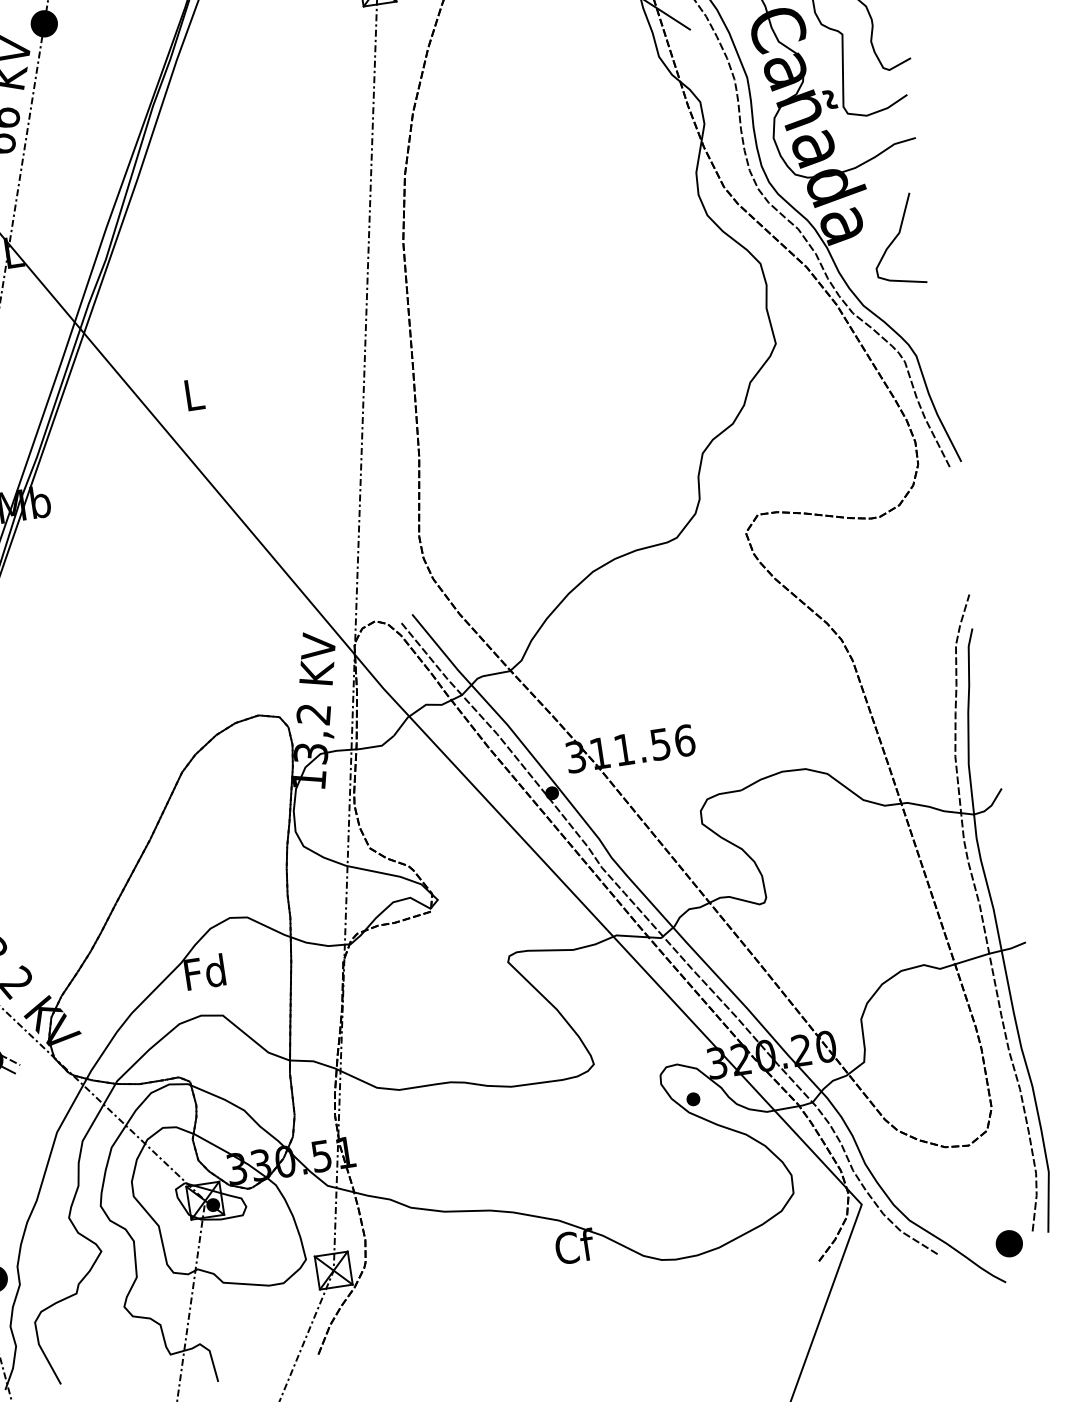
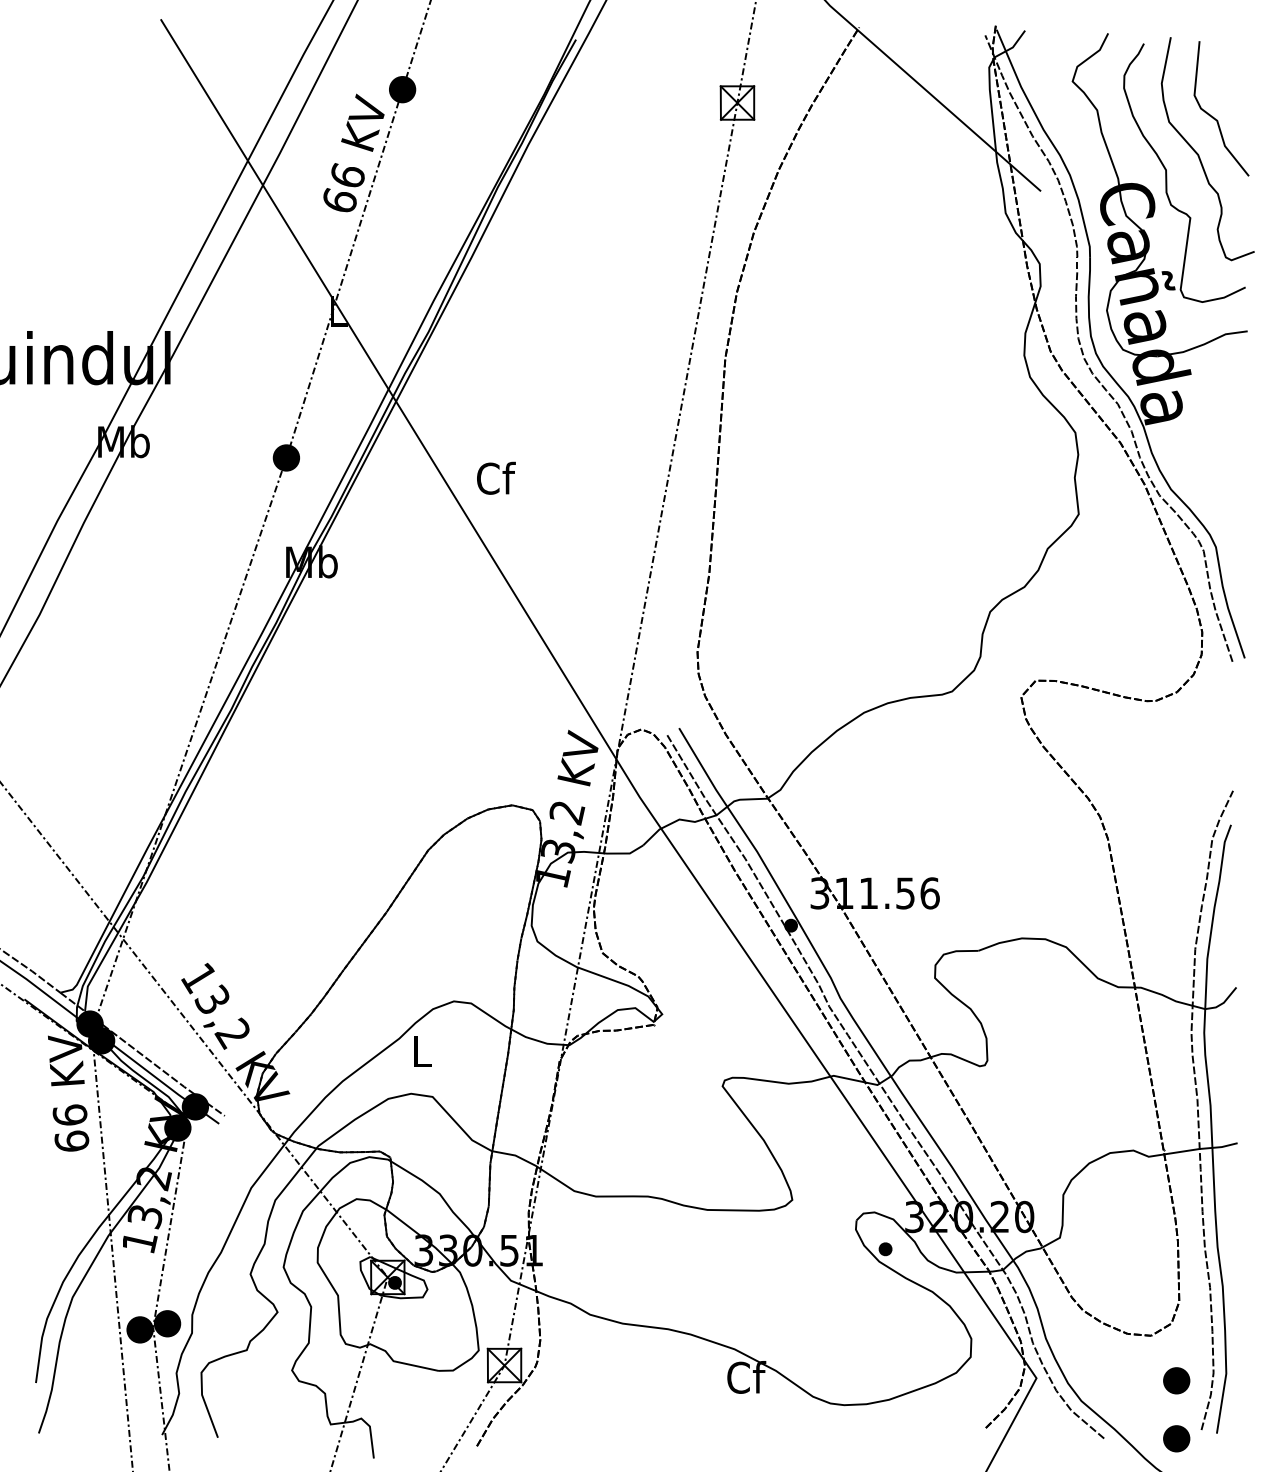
curve: (894, 240) -> (1211, 429), removed
text: (194, 393) -> (496, 477), L -> Cf
text: (204, 971) -> (420, 1050), Fd -> L
part: (1000, 1186) -> (1176, 1380), added

